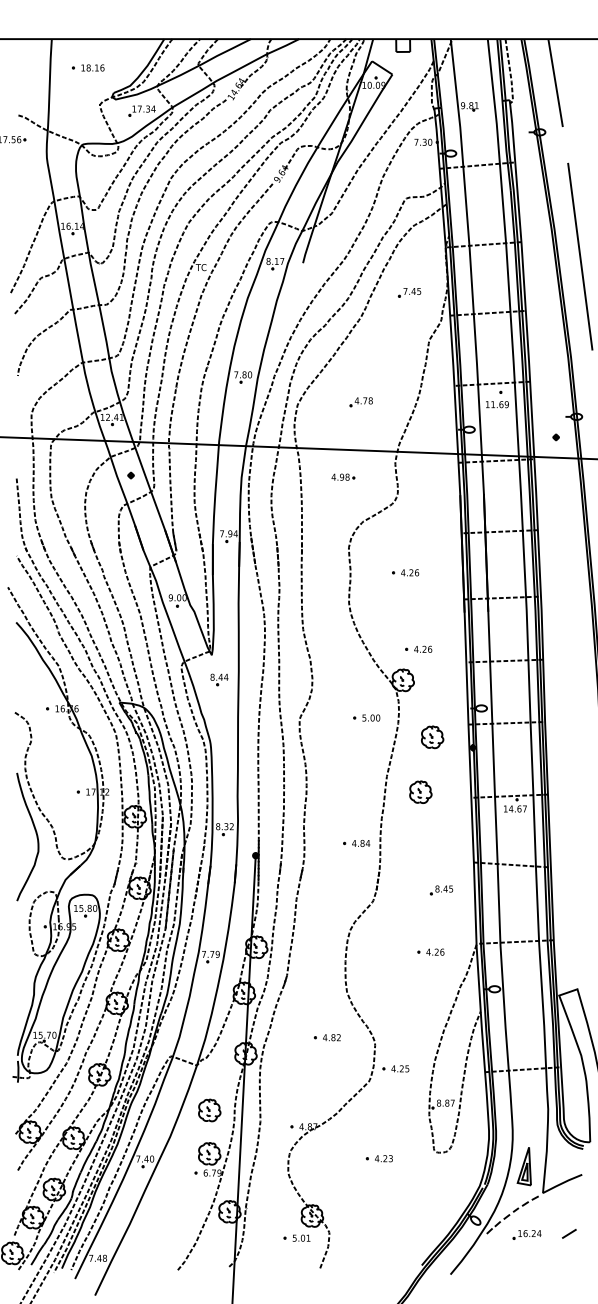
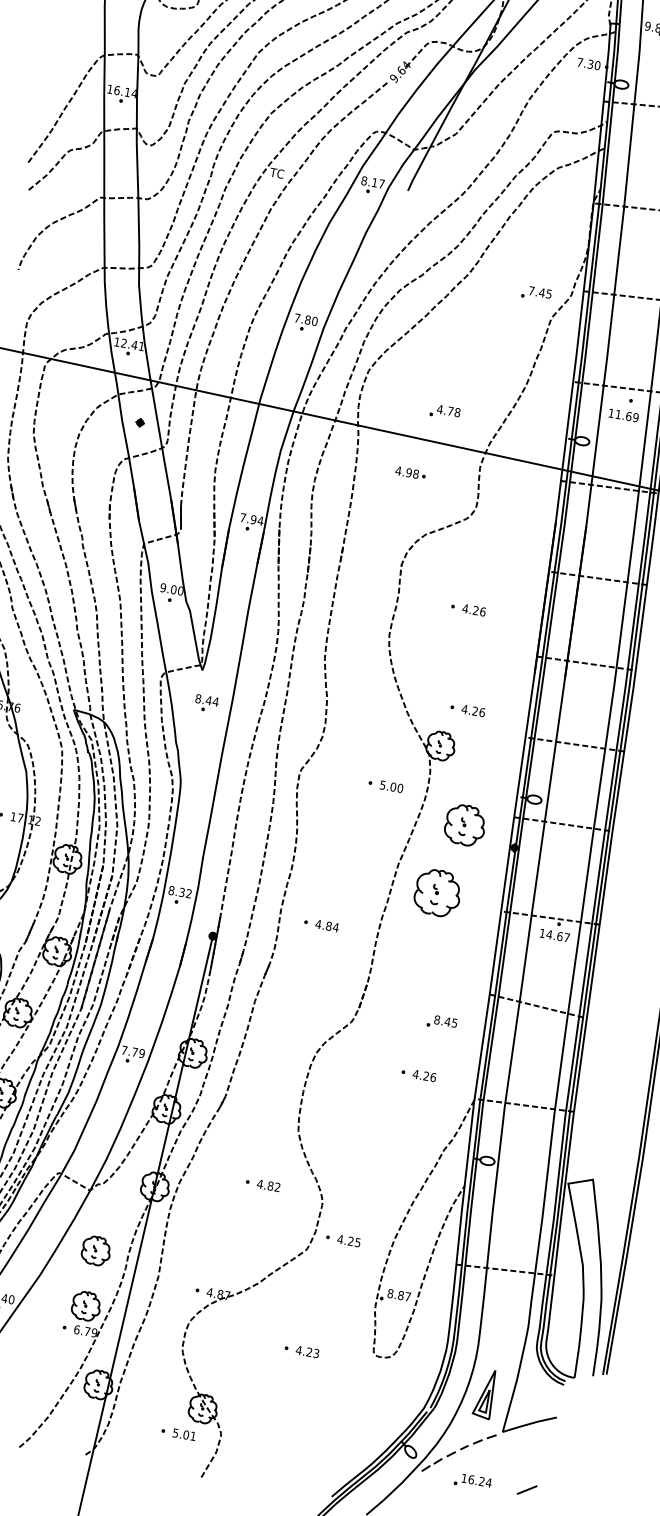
part: (409, 292) -> (536, 293), moved
part: (360, 402) -> (444, 412), moved
part: (432, 737) -> (465, 825), size x1.4
part: (420, 791) -> (437, 891), size x1.6
part: (356, 843) -> (321, 924), moved
part: (430, 951) -> (418, 1073), moved

